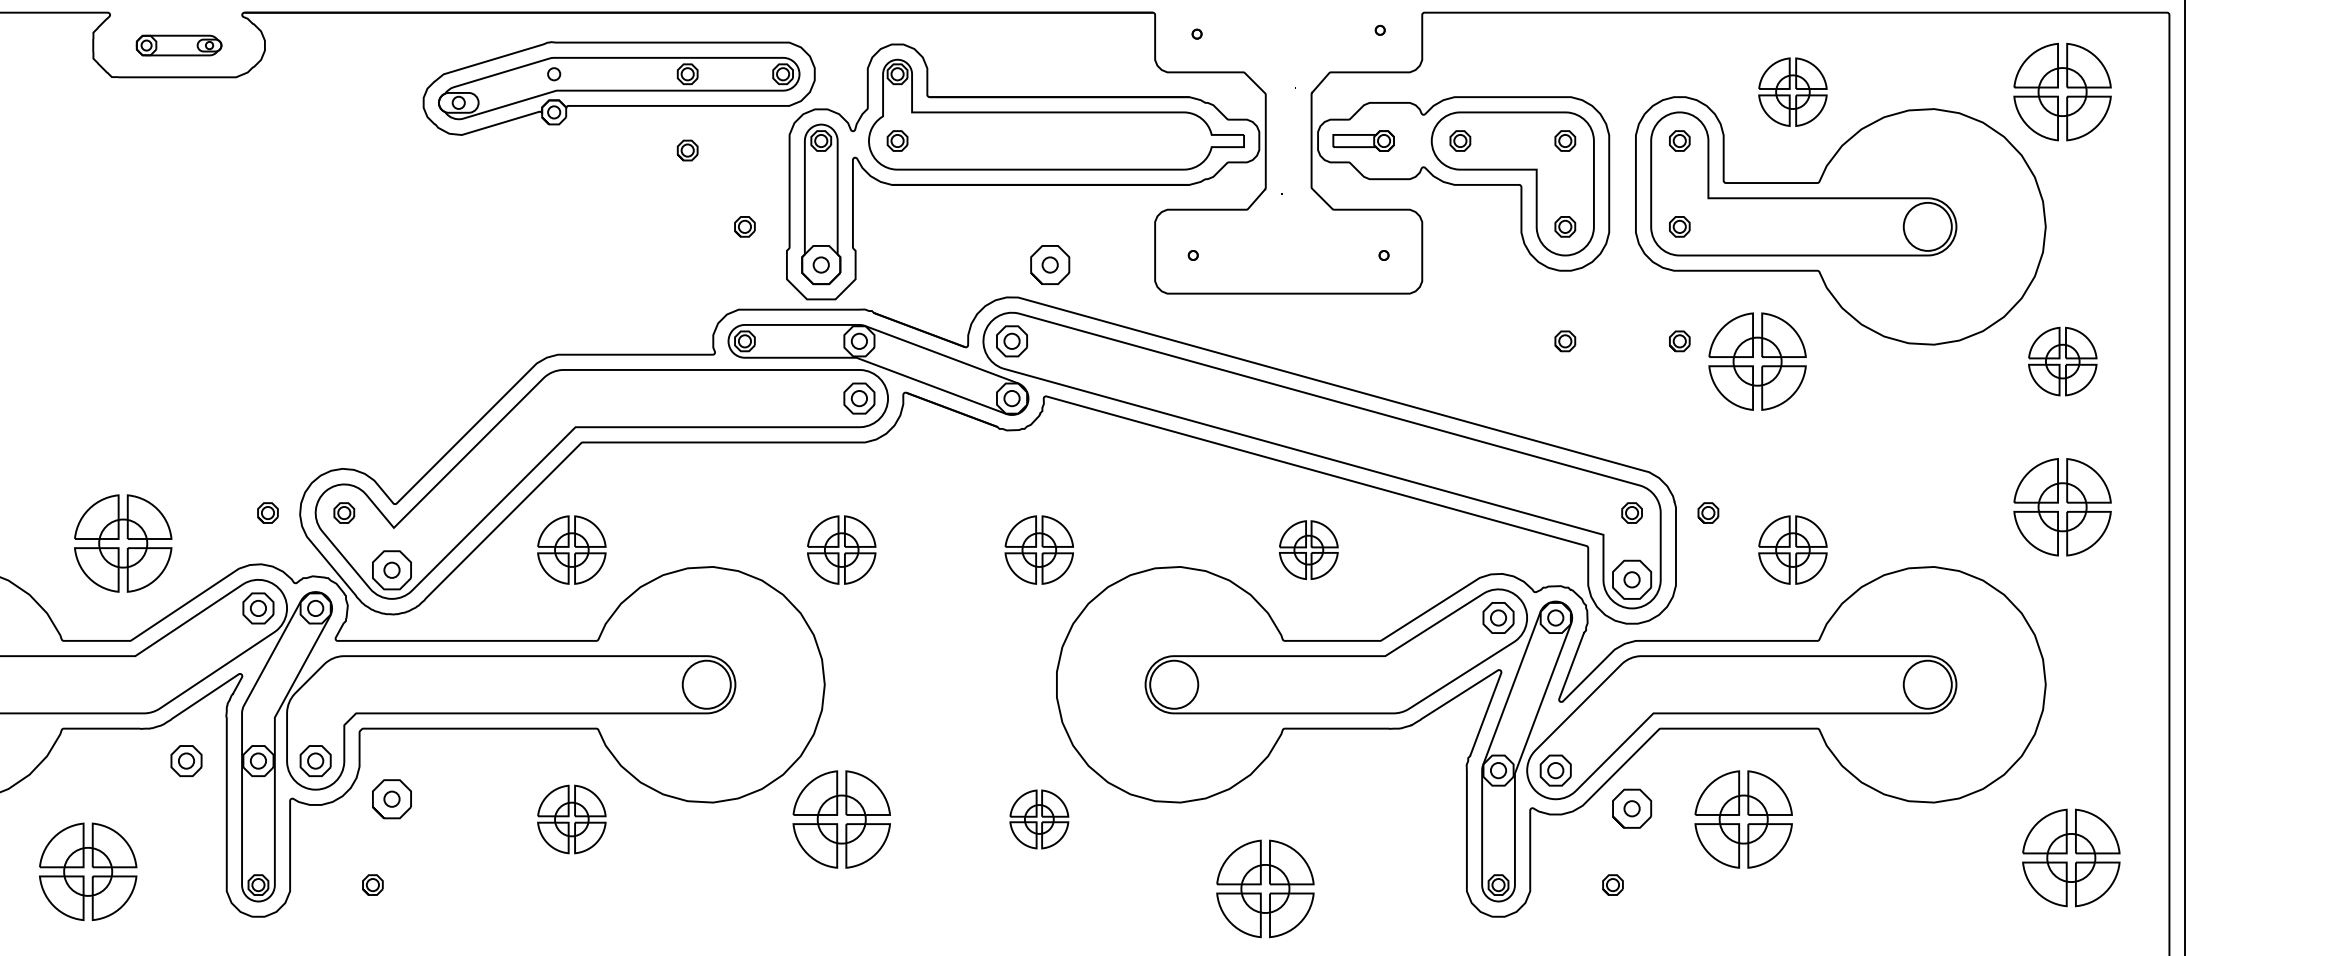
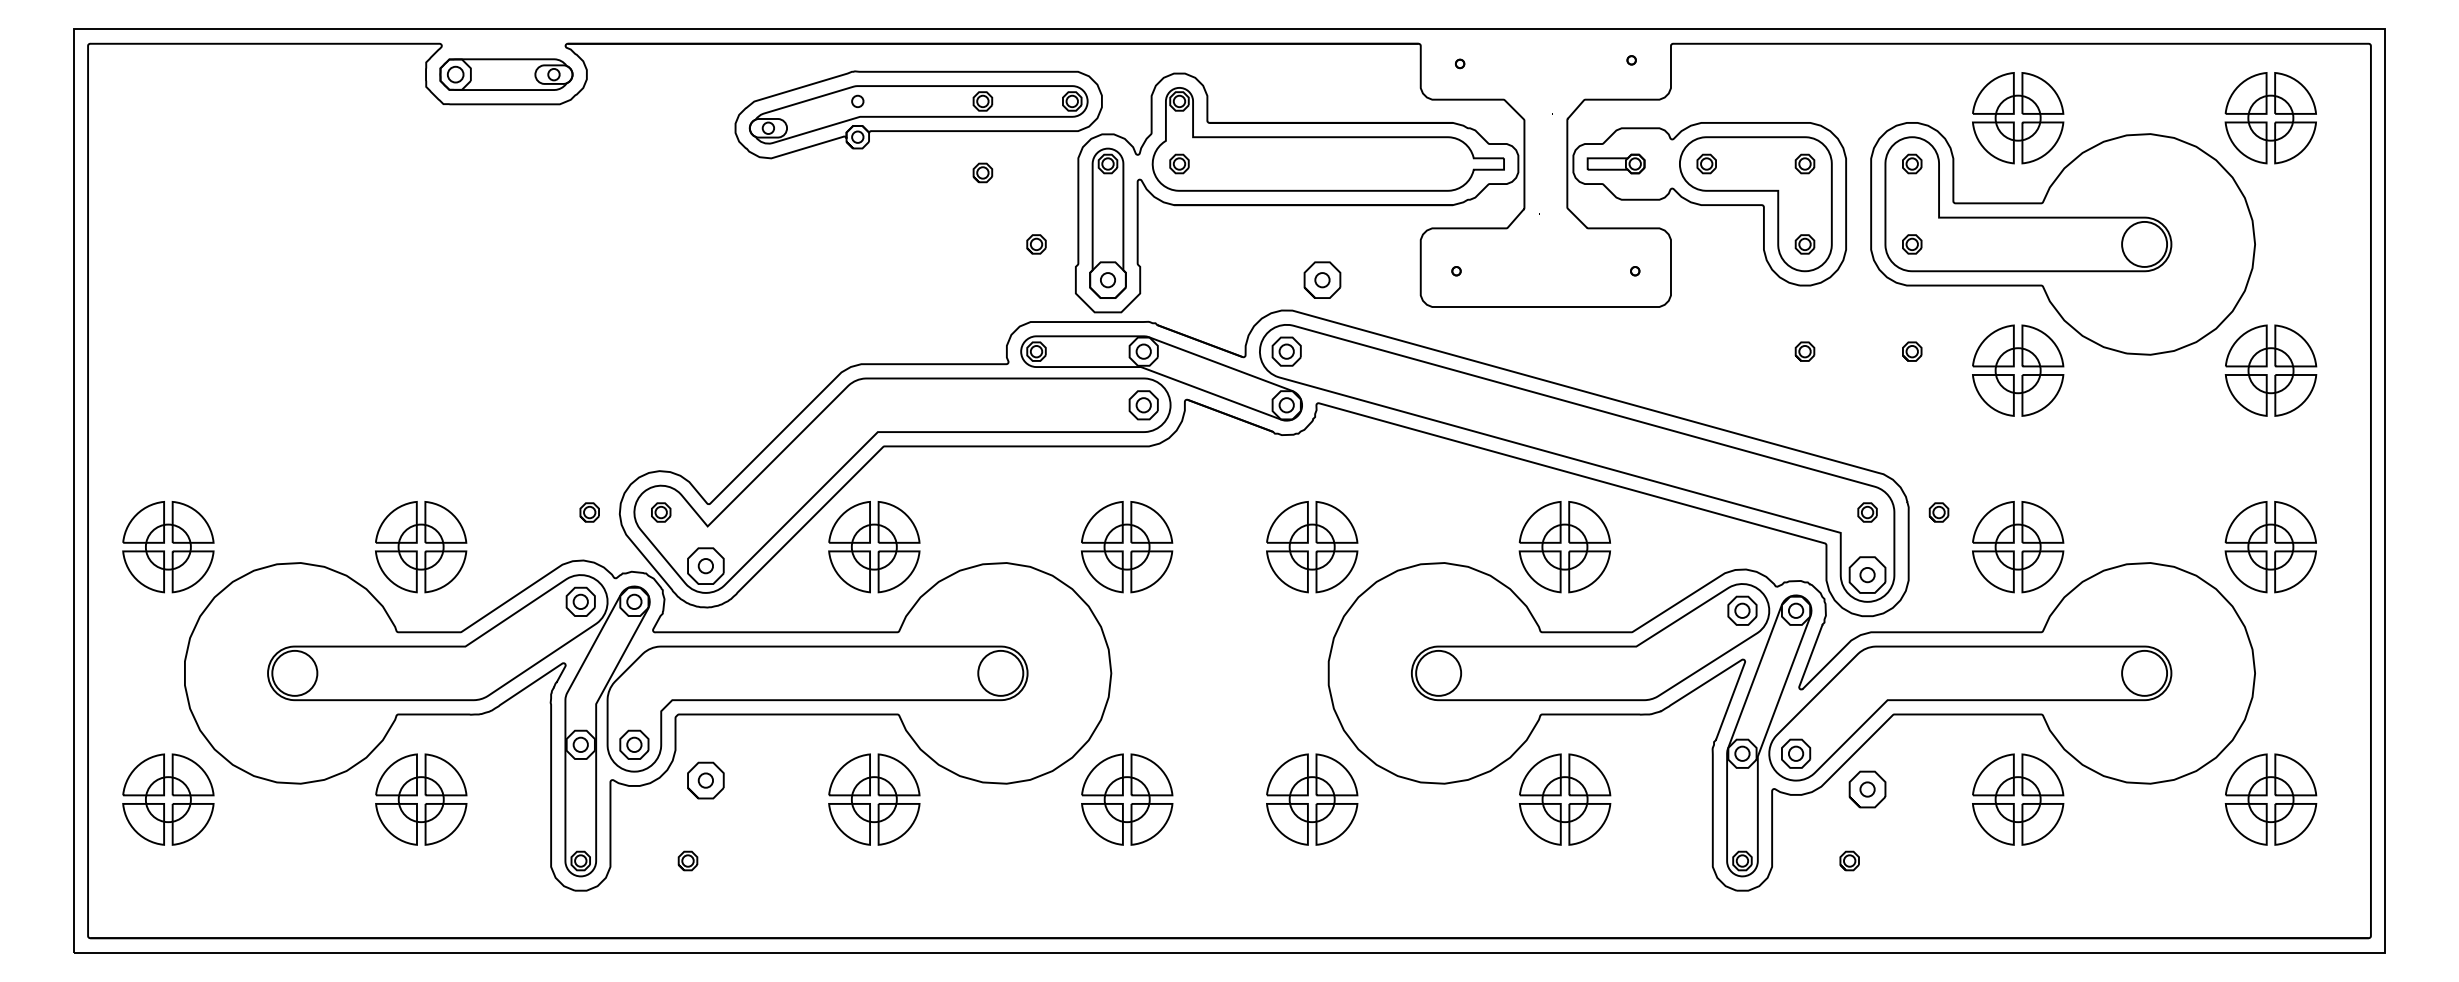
part: (179, 45) -> (506, 74), size x1.67
part: (1793, 92) -> (2018, 118), size x1.43
part: (1757, 361) -> (2018, 370), moved
part: (2062, 361) -> (2270, 370), size x1.43
part: (2062, 507) -> (2270, 547), moved
part: (123, 543) -> (421, 547), moved
part: (571, 550) -> (874, 547), size x1.43
part: (842, 550) -> (1127, 547), size x1.43
part: (1039, 550) -> (1312, 547), size x1.43
part: (1308, 550) -> (1564, 547), size x1.67
part: (1793, 550) -> (2018, 547), size x1.43
part: (186, 760) -> (513, 744), removed
part: (571, 819) -> (874, 799), size x1.43
part: (1039, 819) -> (1312, 799), size x1.67
part: (1744, 819) -> (2018, 799), moved
part: (2070, 857) -> (2270, 799), moved
part: (88, 871) -> (421, 799), moved
part: (1265, 888) -> (1565, 799), moved

